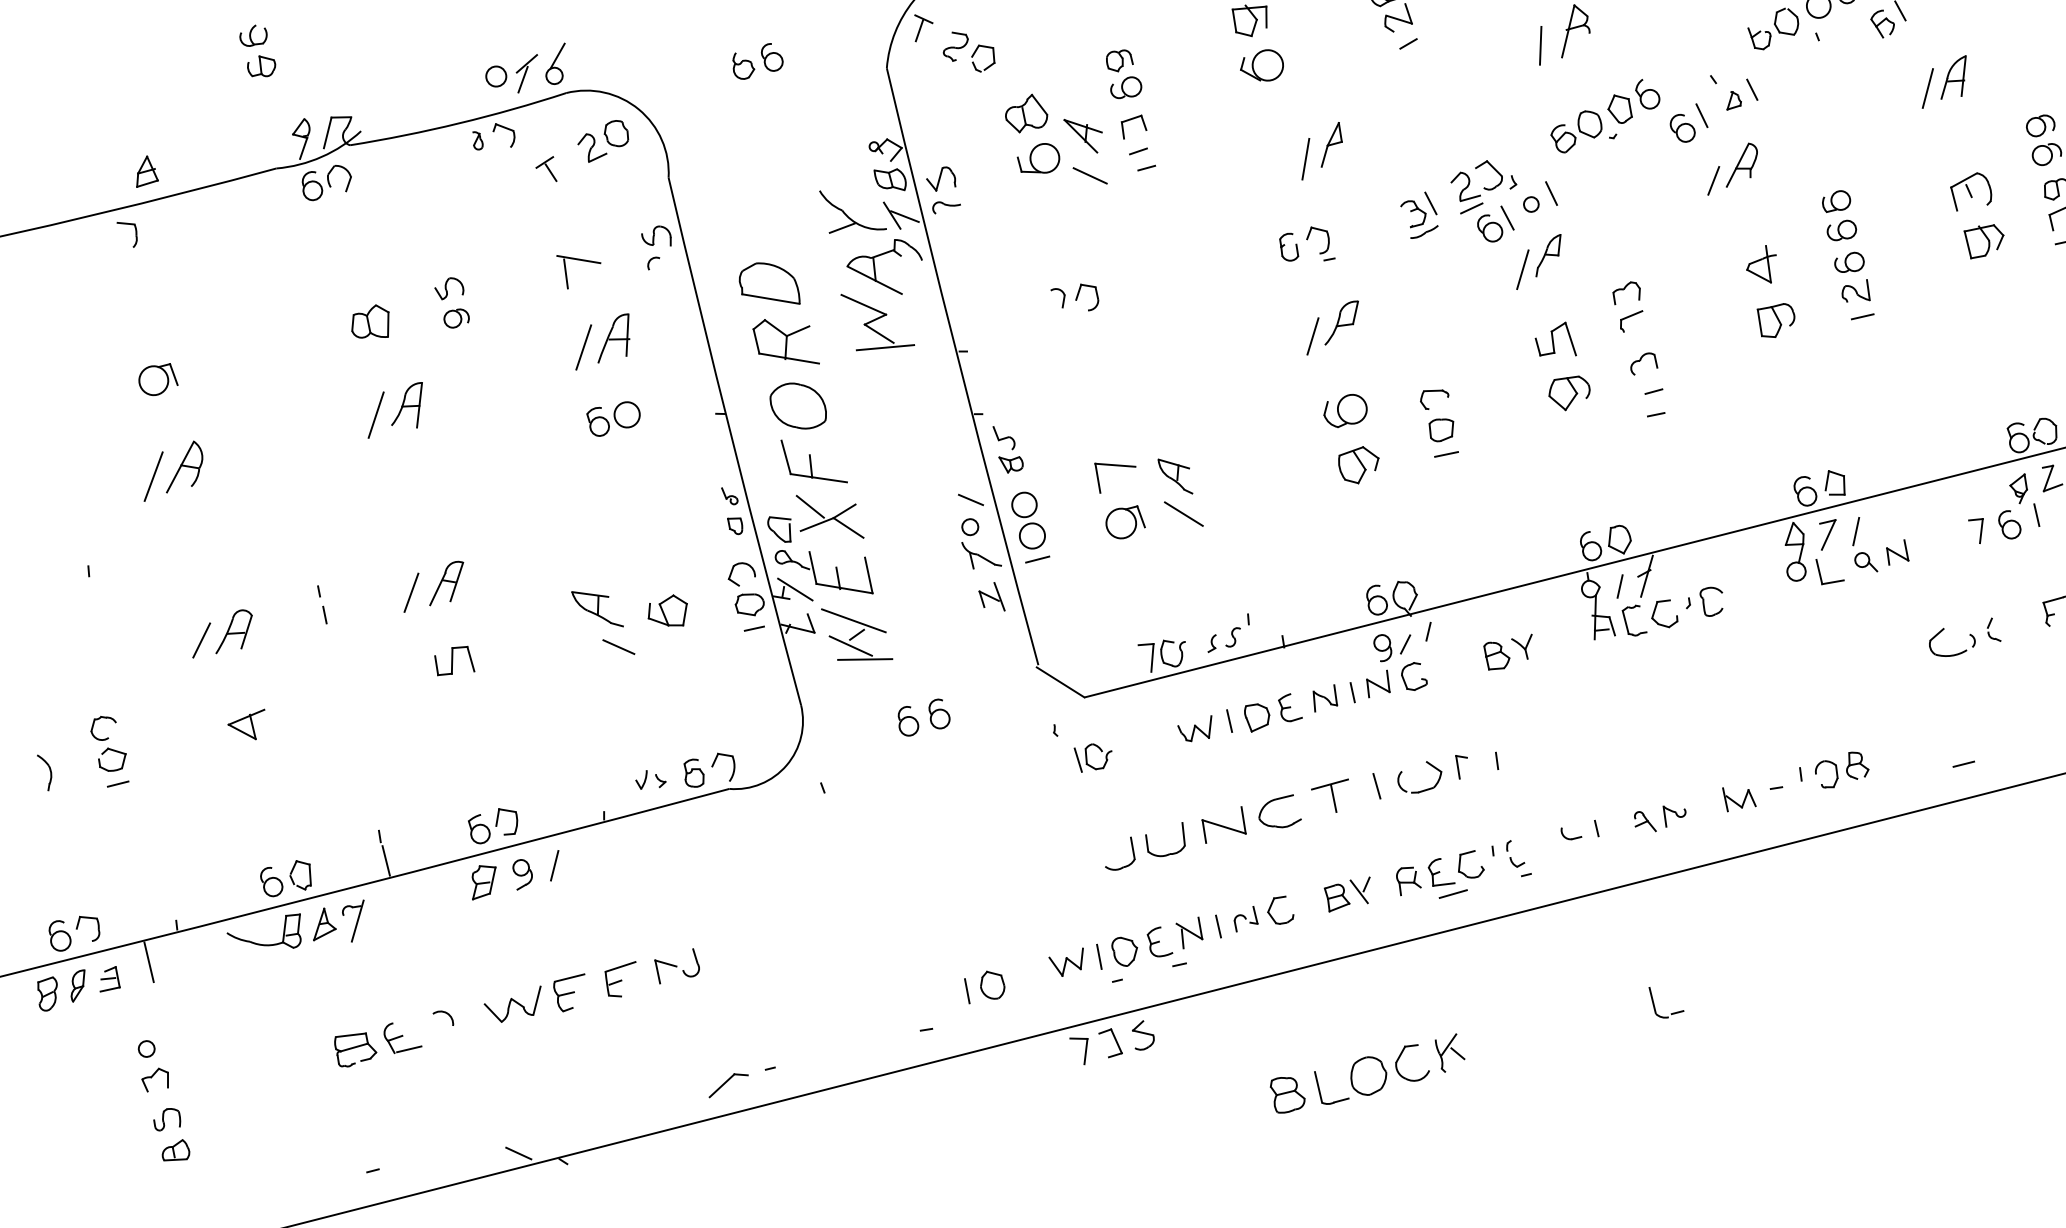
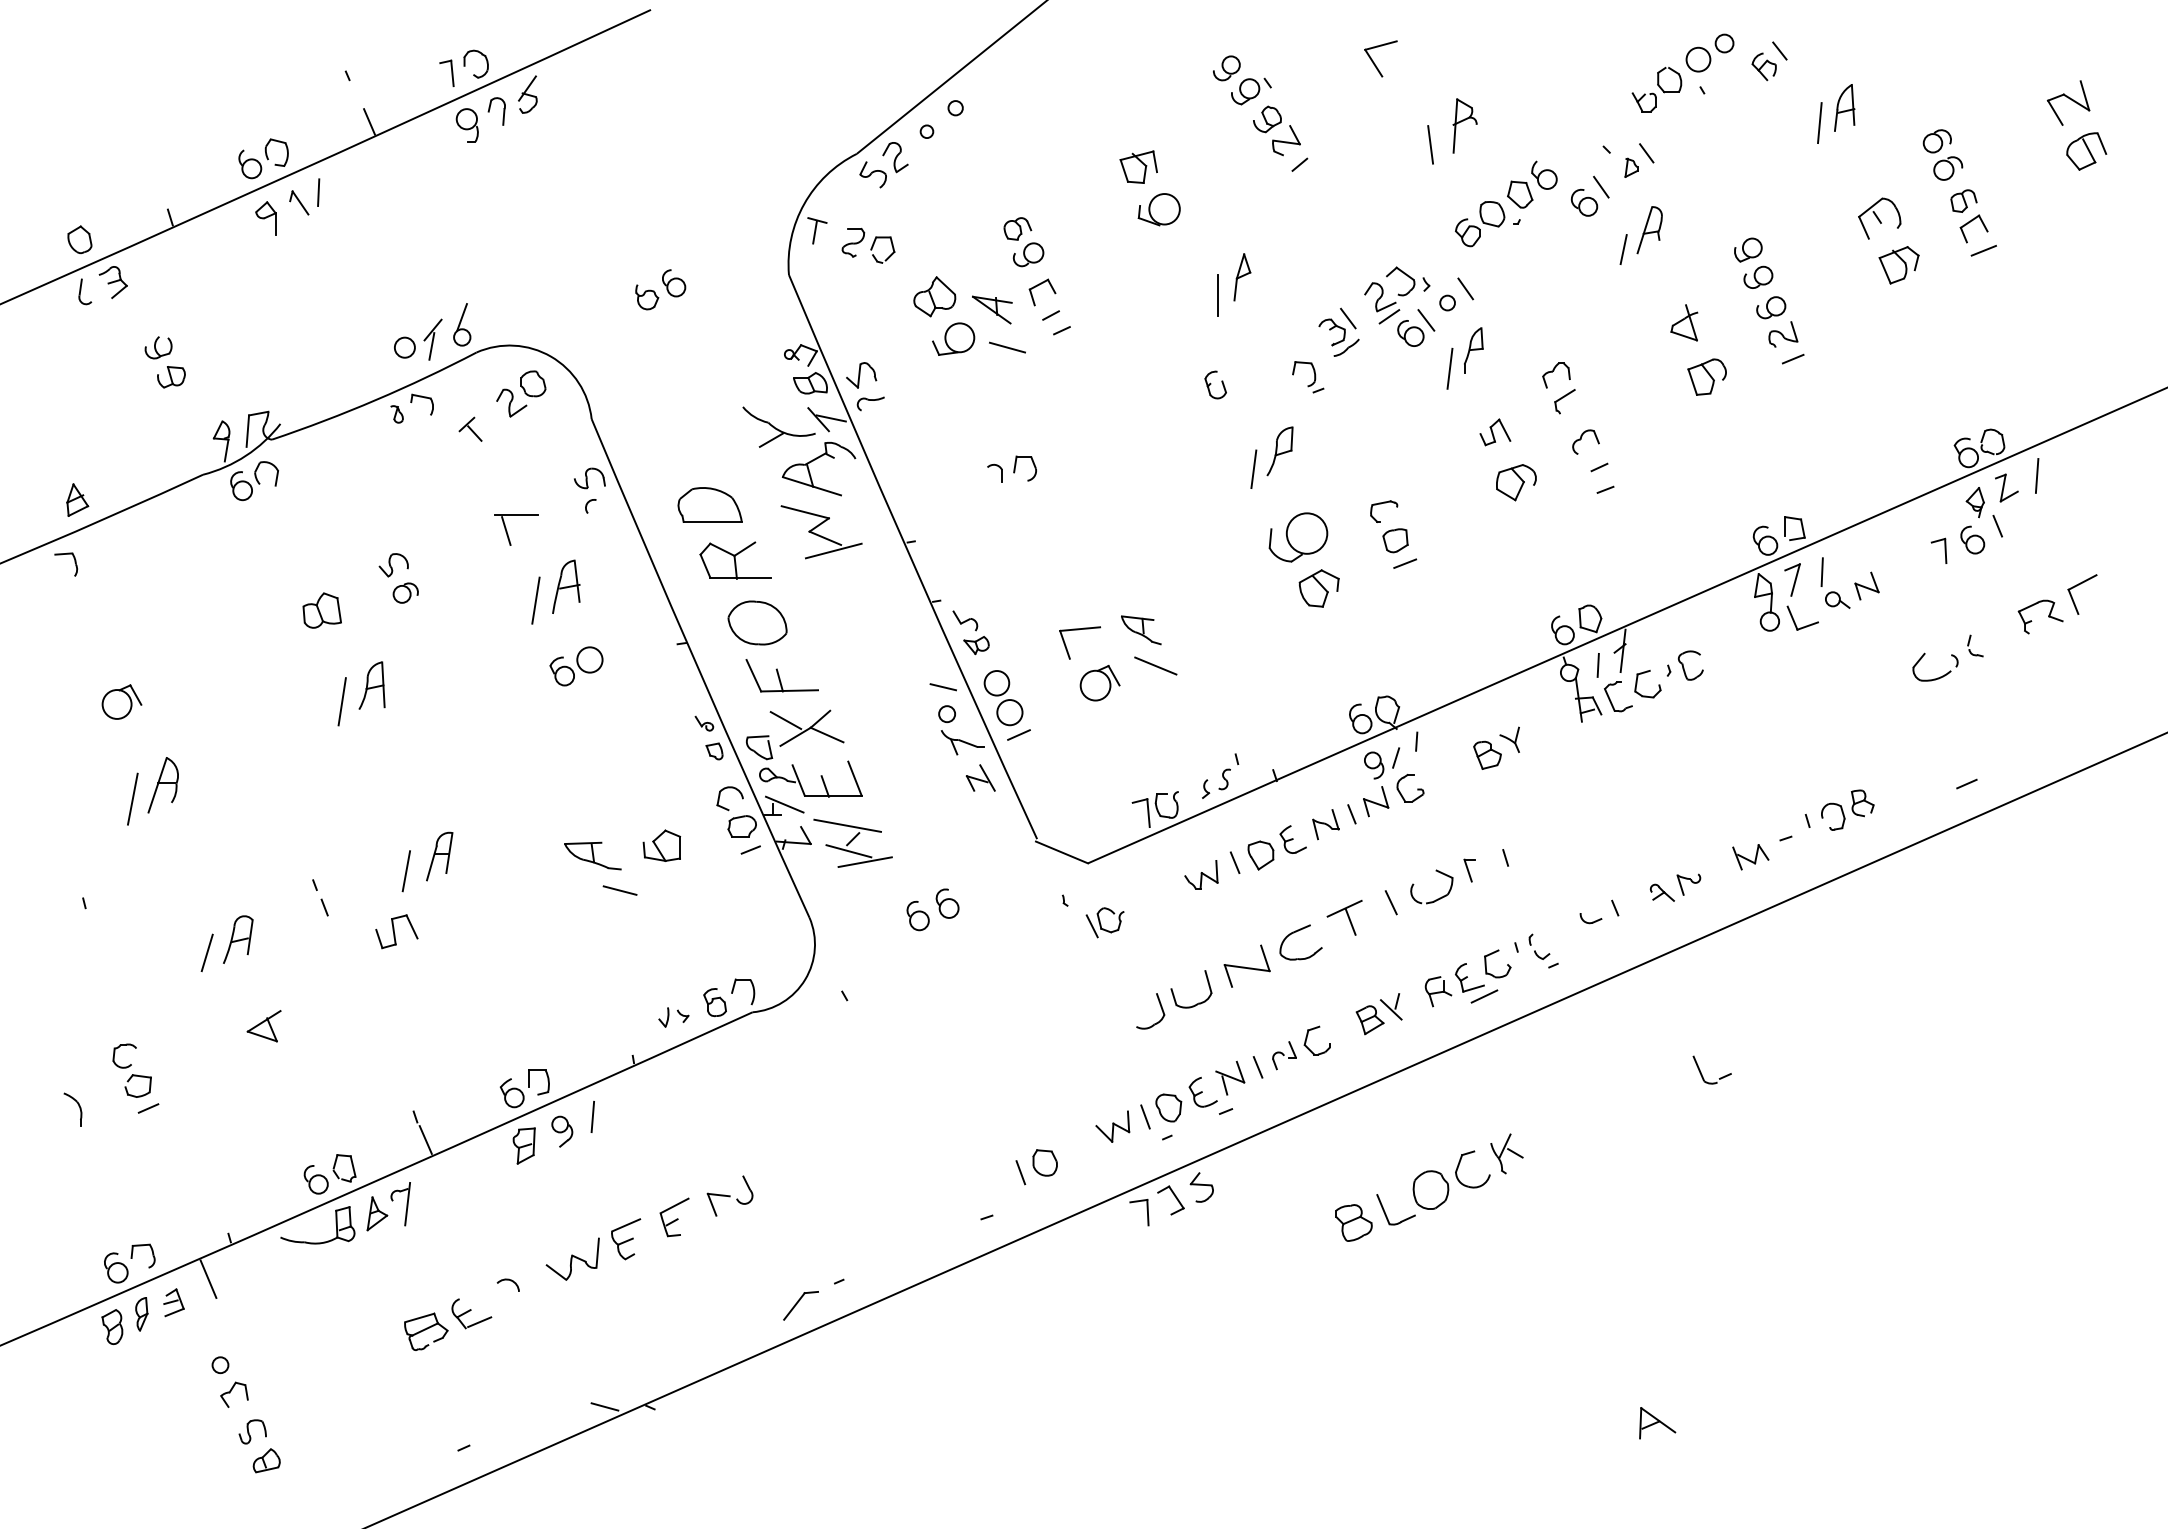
part: (1321, 244) -> (1308, 377), moved
part: (1557, 340) -> (1495, 432), size x0.7
part: (1345, 410) -> (1298, 537), size x1.4
part: (454, 661) -> (396, 931), moved

